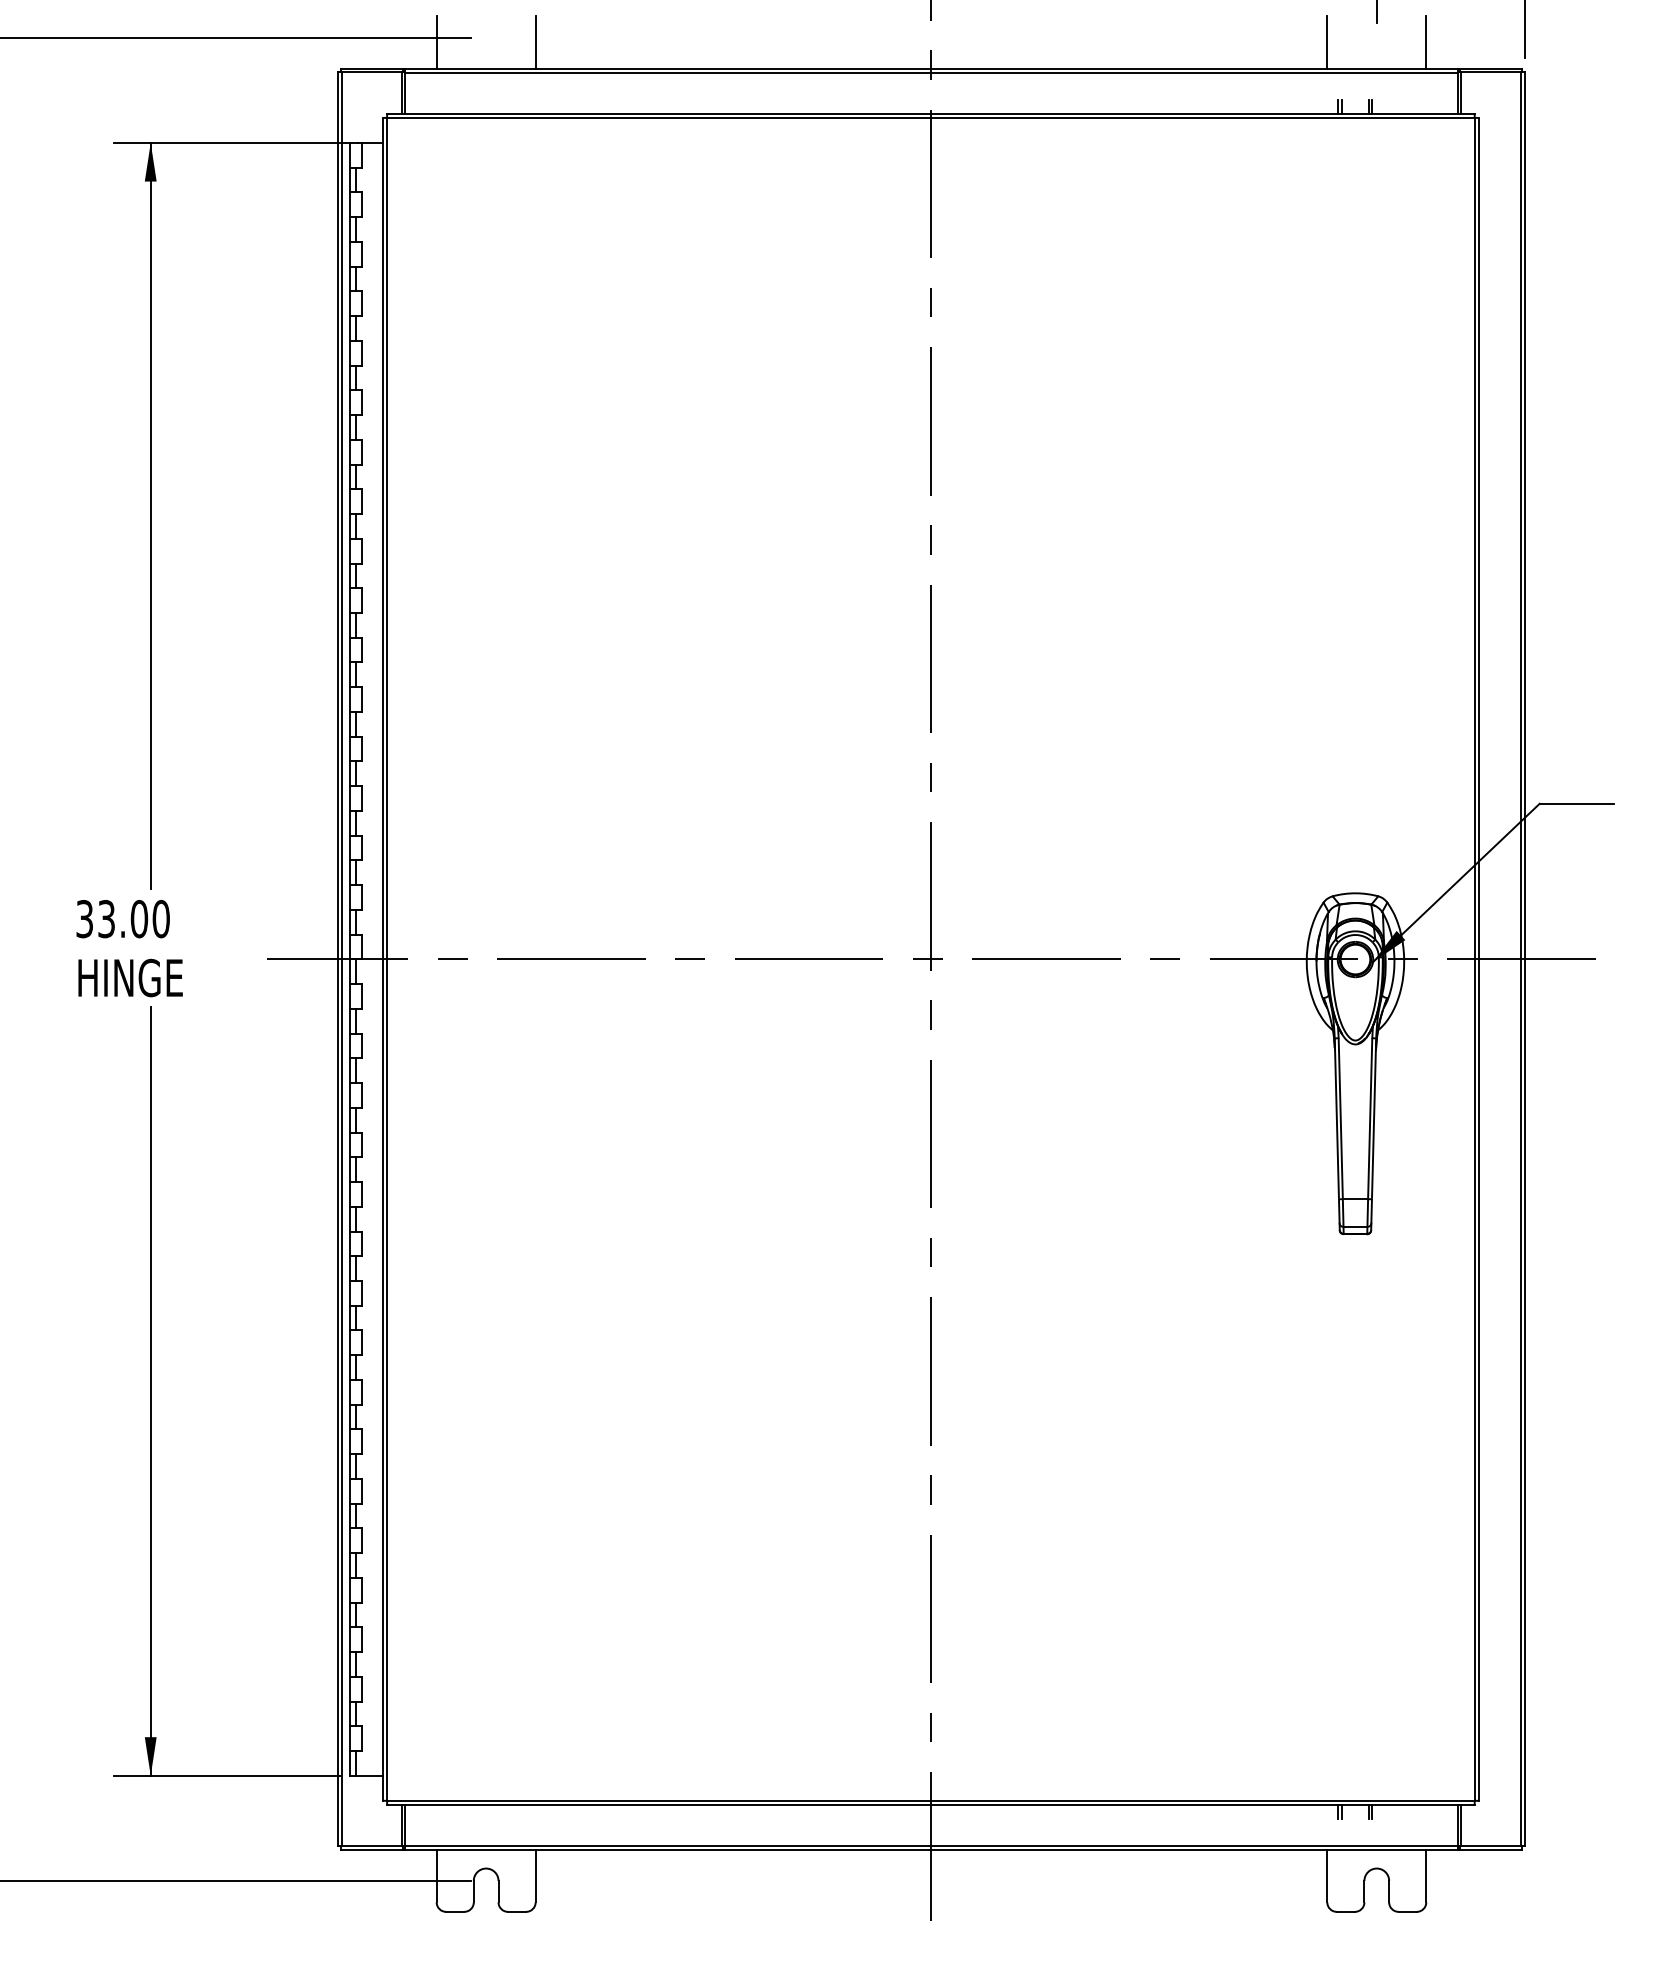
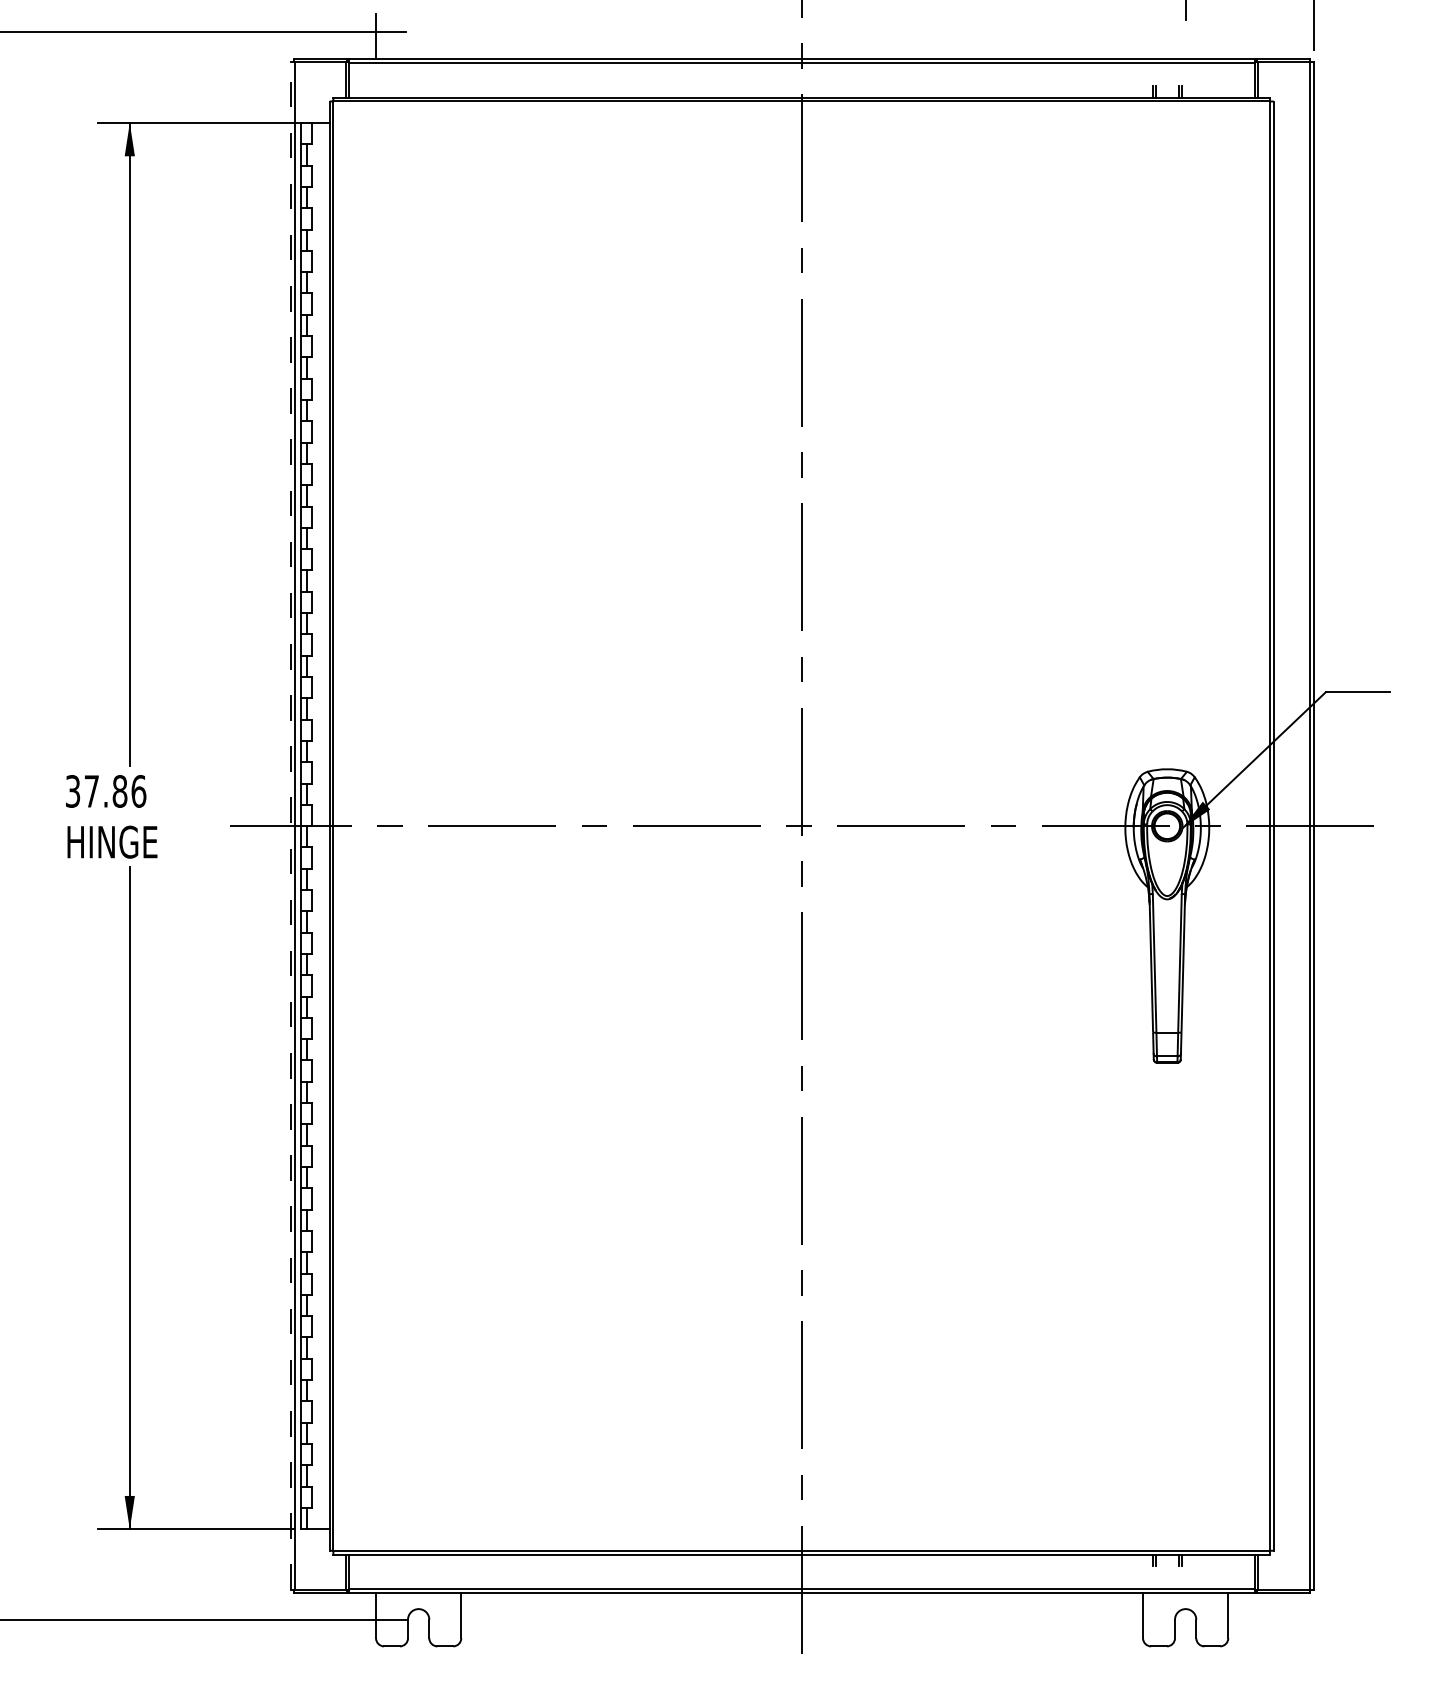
line: (535, 42) -> (461, 36), removed
line: (1327, 42) -> (1143, 36), removed
line: (1426, 42) -> (1228, 36), removed
text: (134, 919) -> (115, 791), 33.00 -> 37.86
line: (337, 959) -> (290, 826), solid -> dashed

